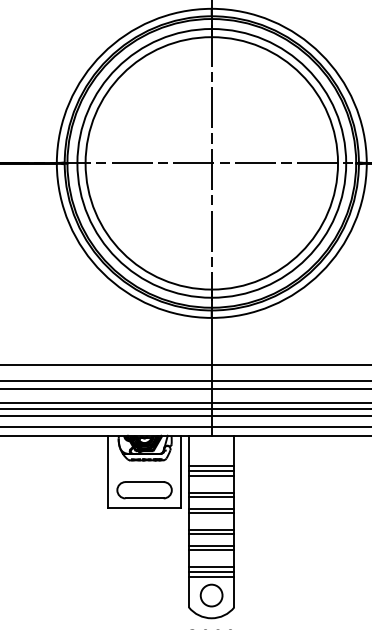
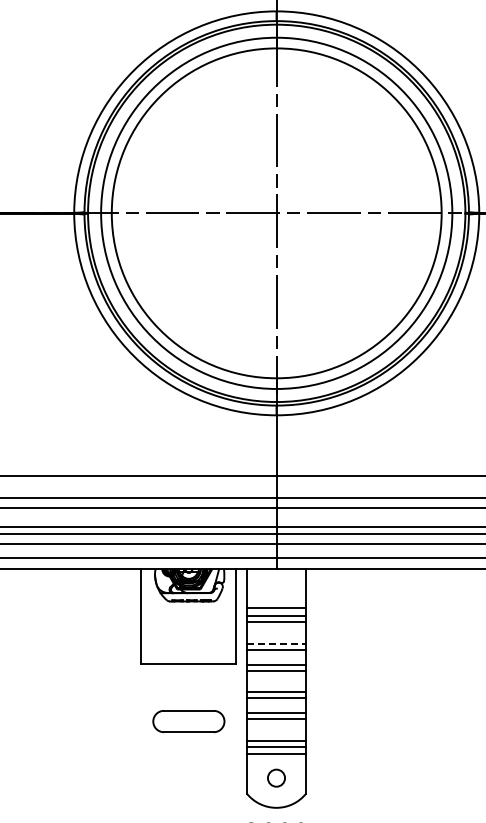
part: (144, 490) -> (188, 721), moved
line: (211, 492) -> (276, 643), solid -> dashed
circle: (211, 595) -> (276, 777), size x0.6

